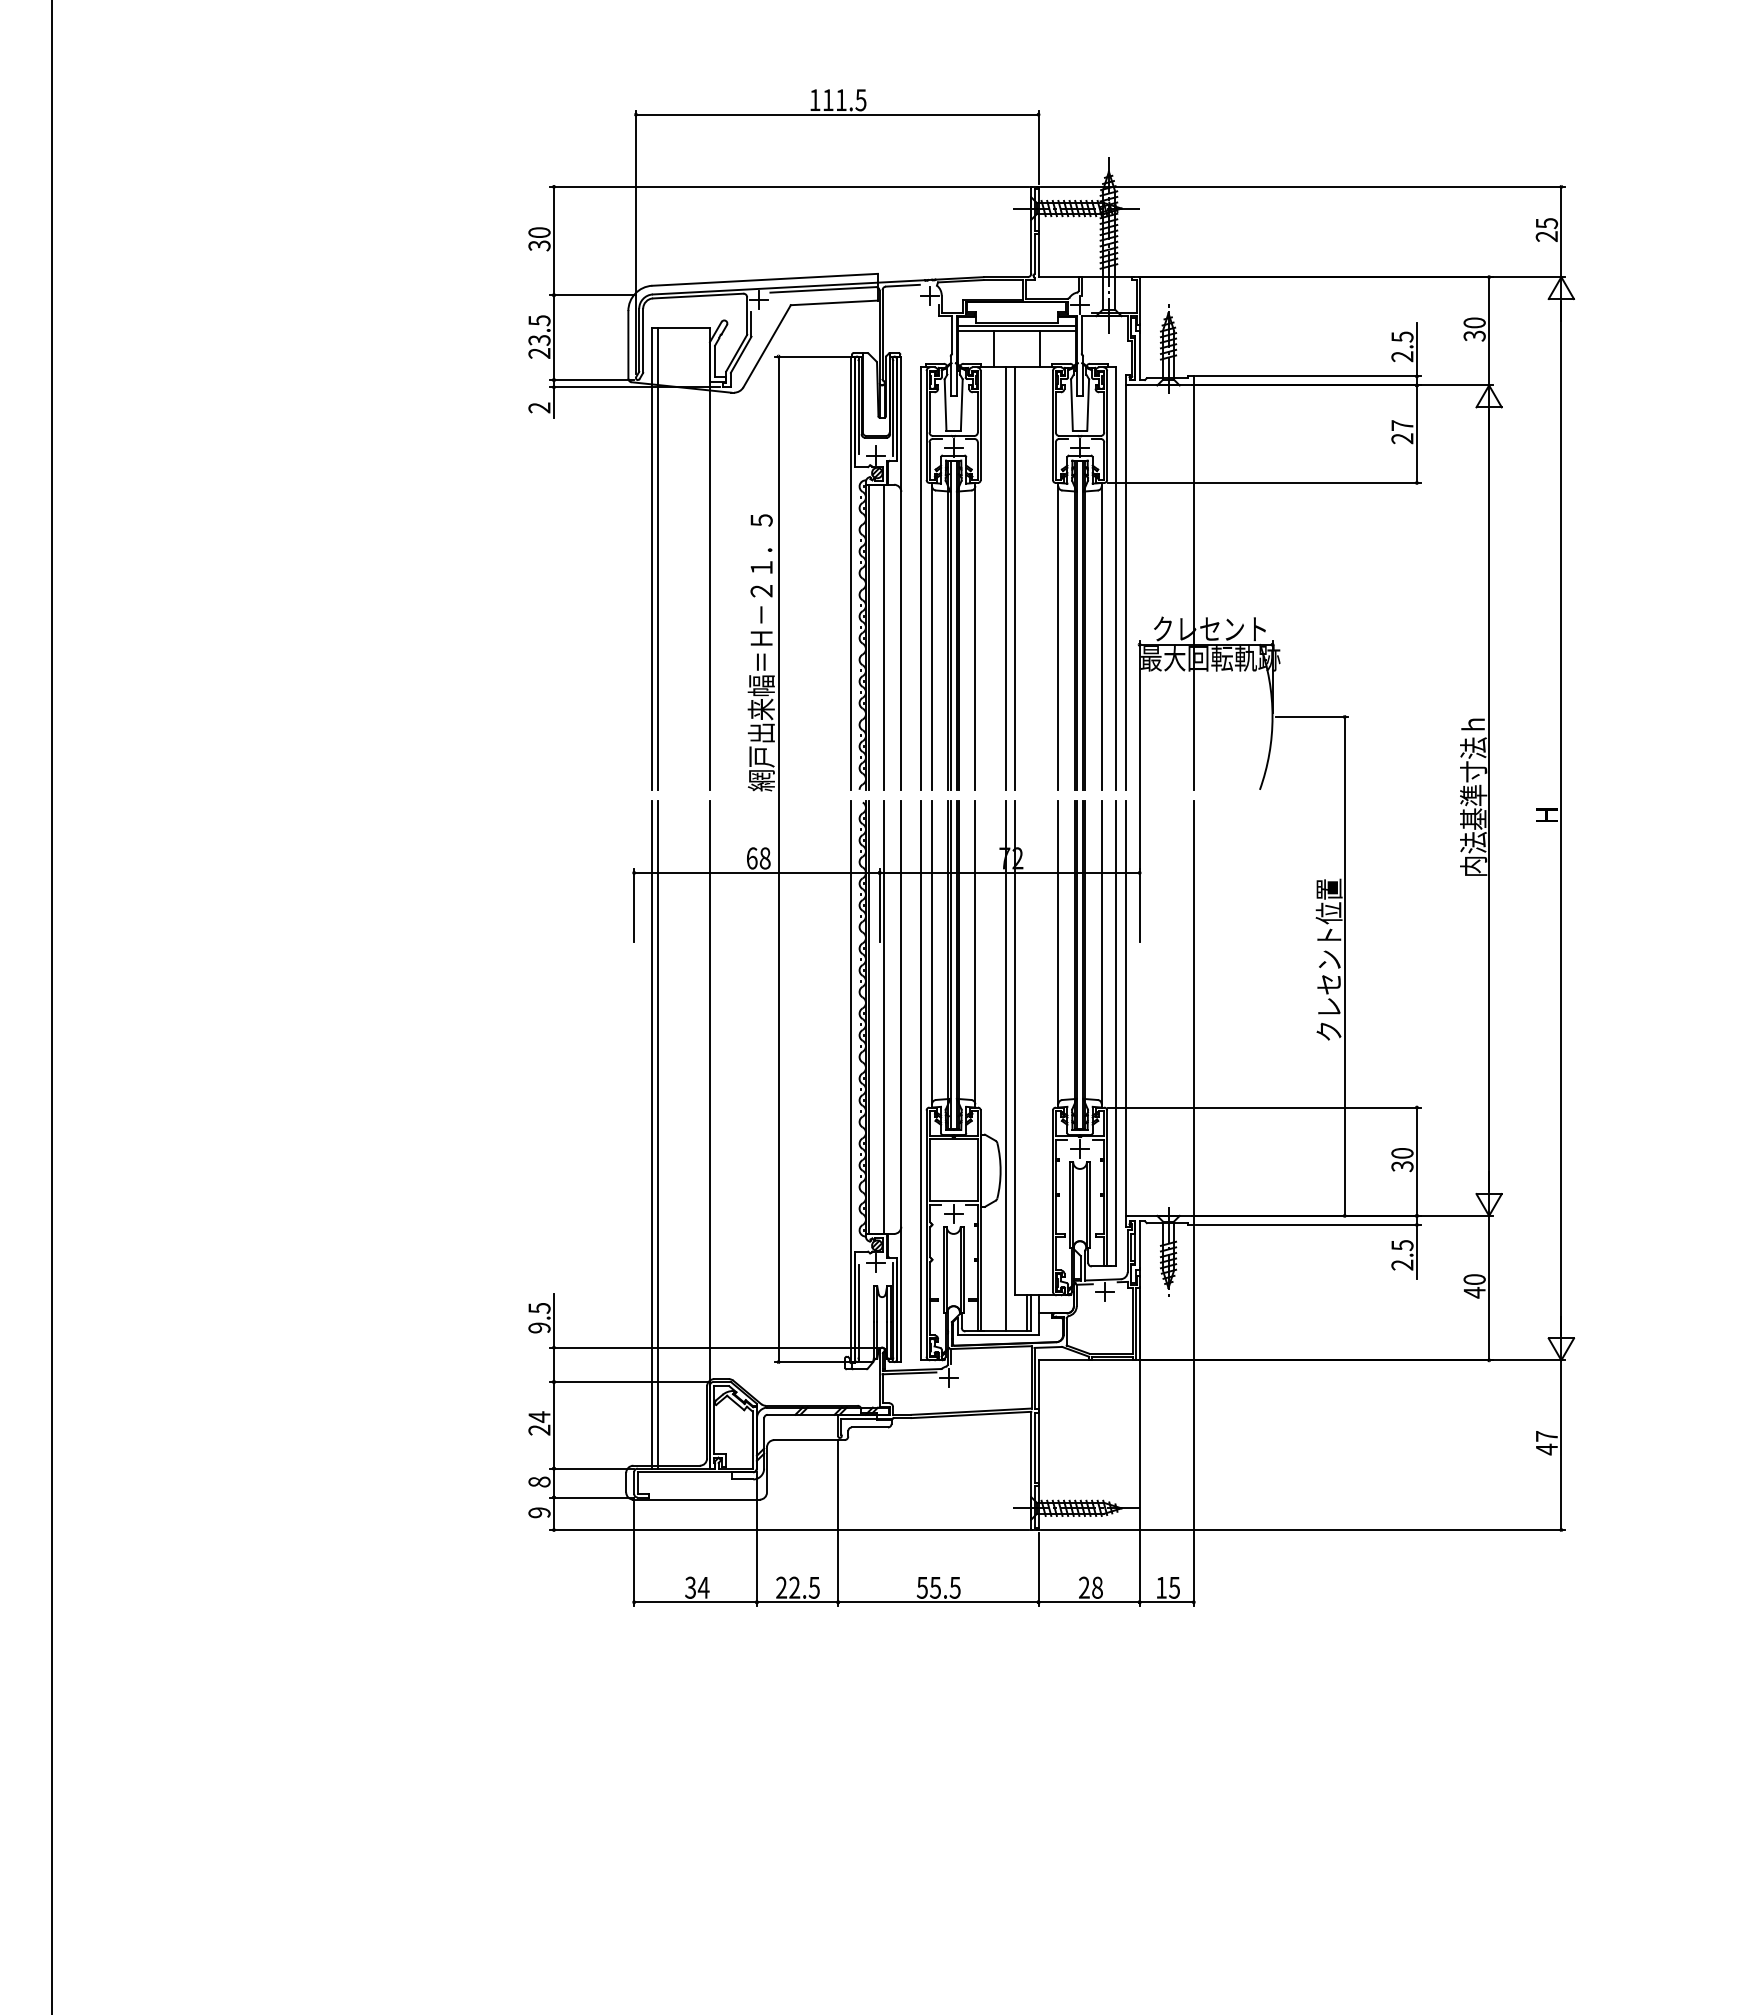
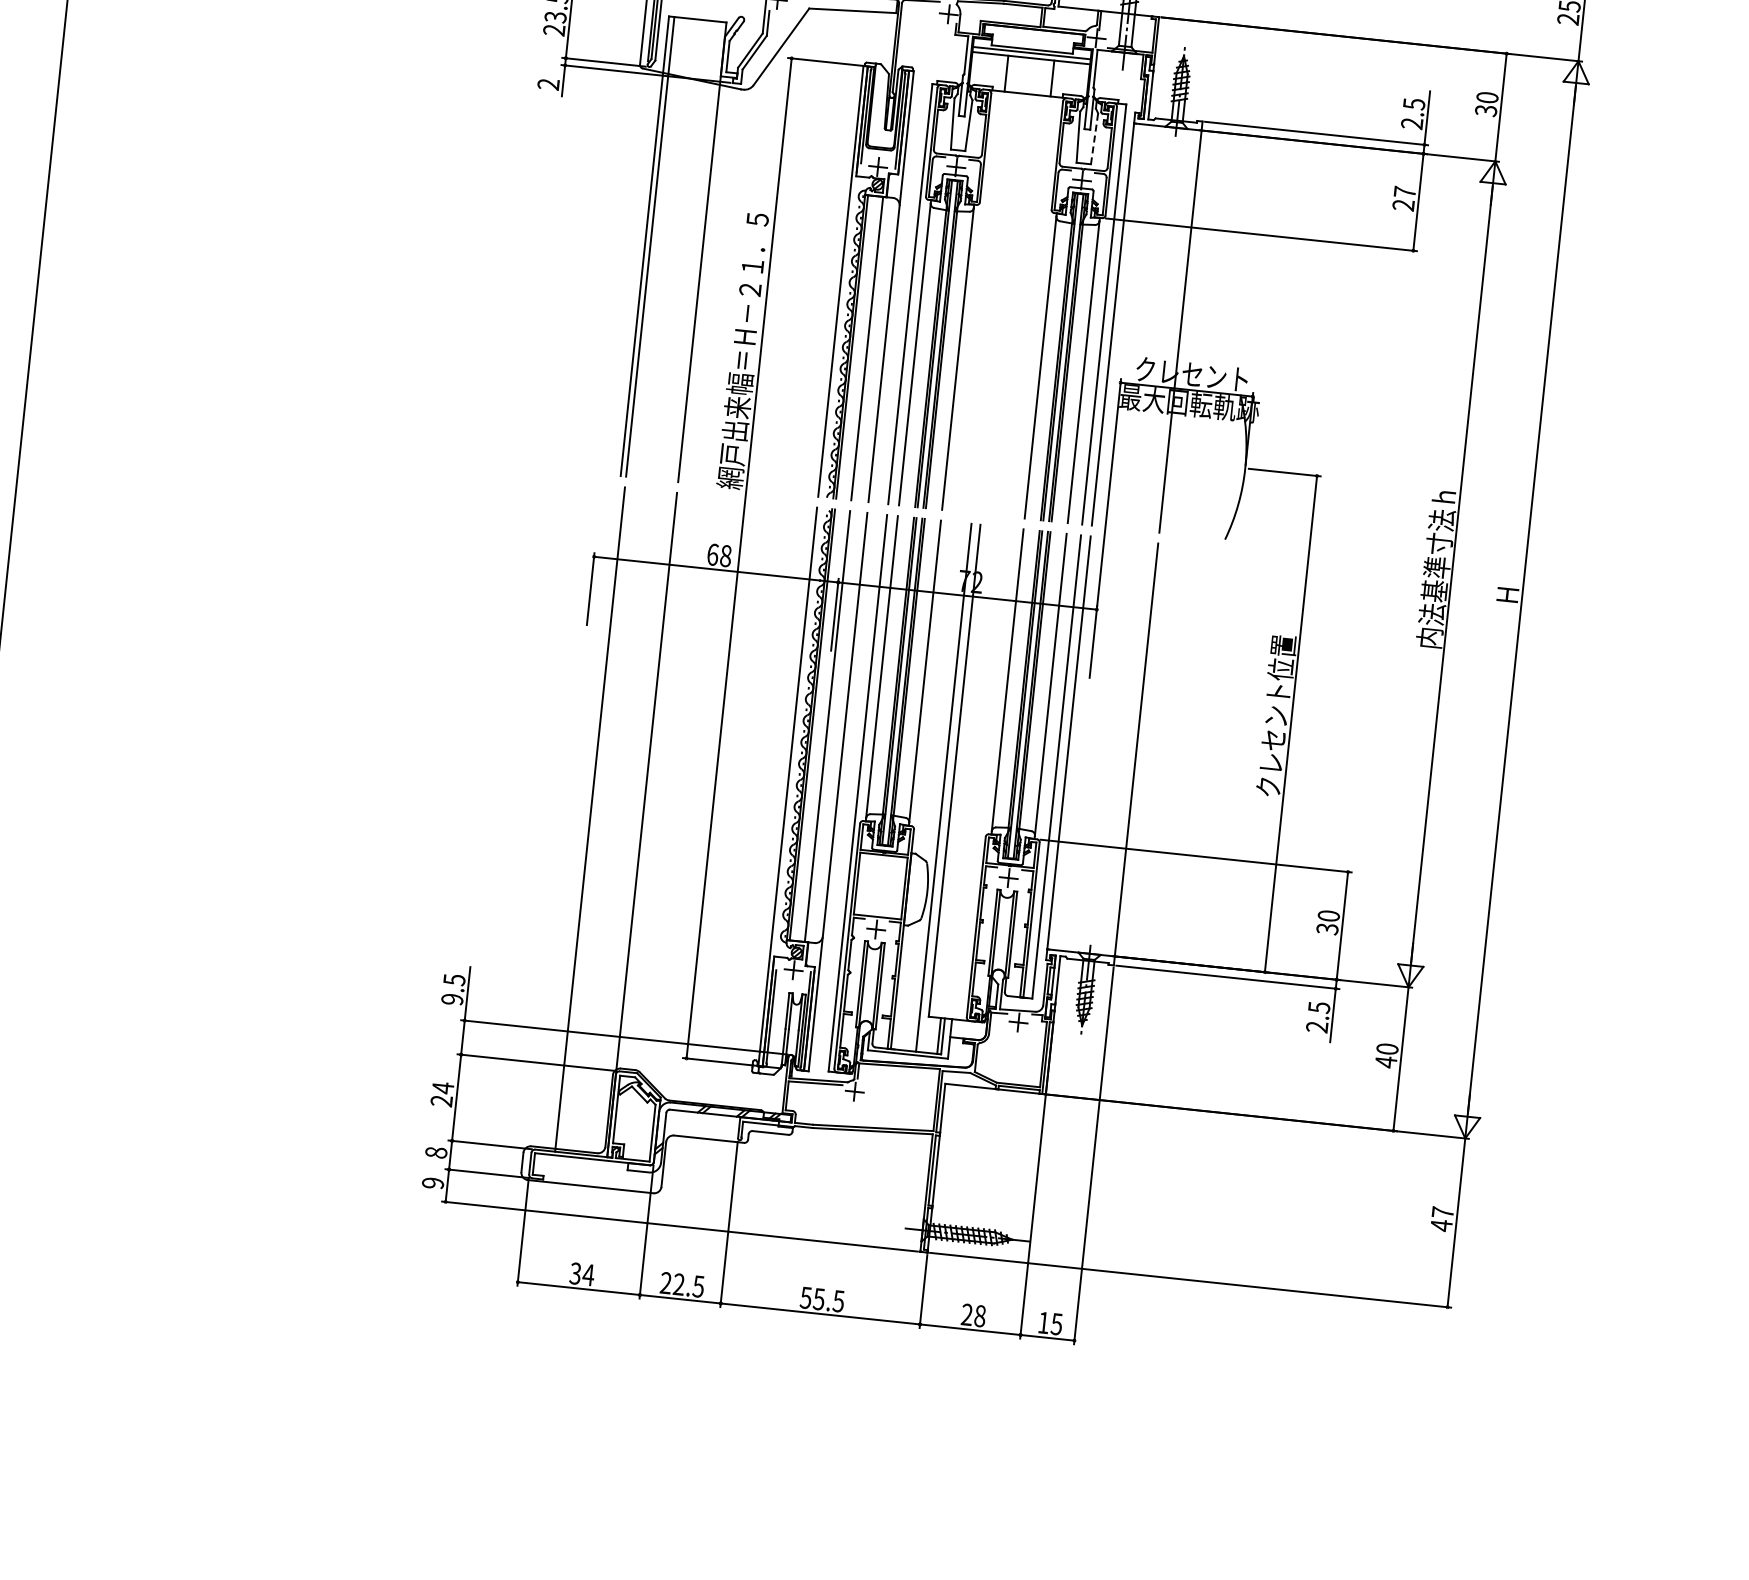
line: (1088, 404) -> (1094, 138), solid -> dashed
line: (1006, 578) -> (995, 302), removed
line: (1015, 578) -> (1004, 303), removed
line: (652, 1134) -> (585, 818), removed

